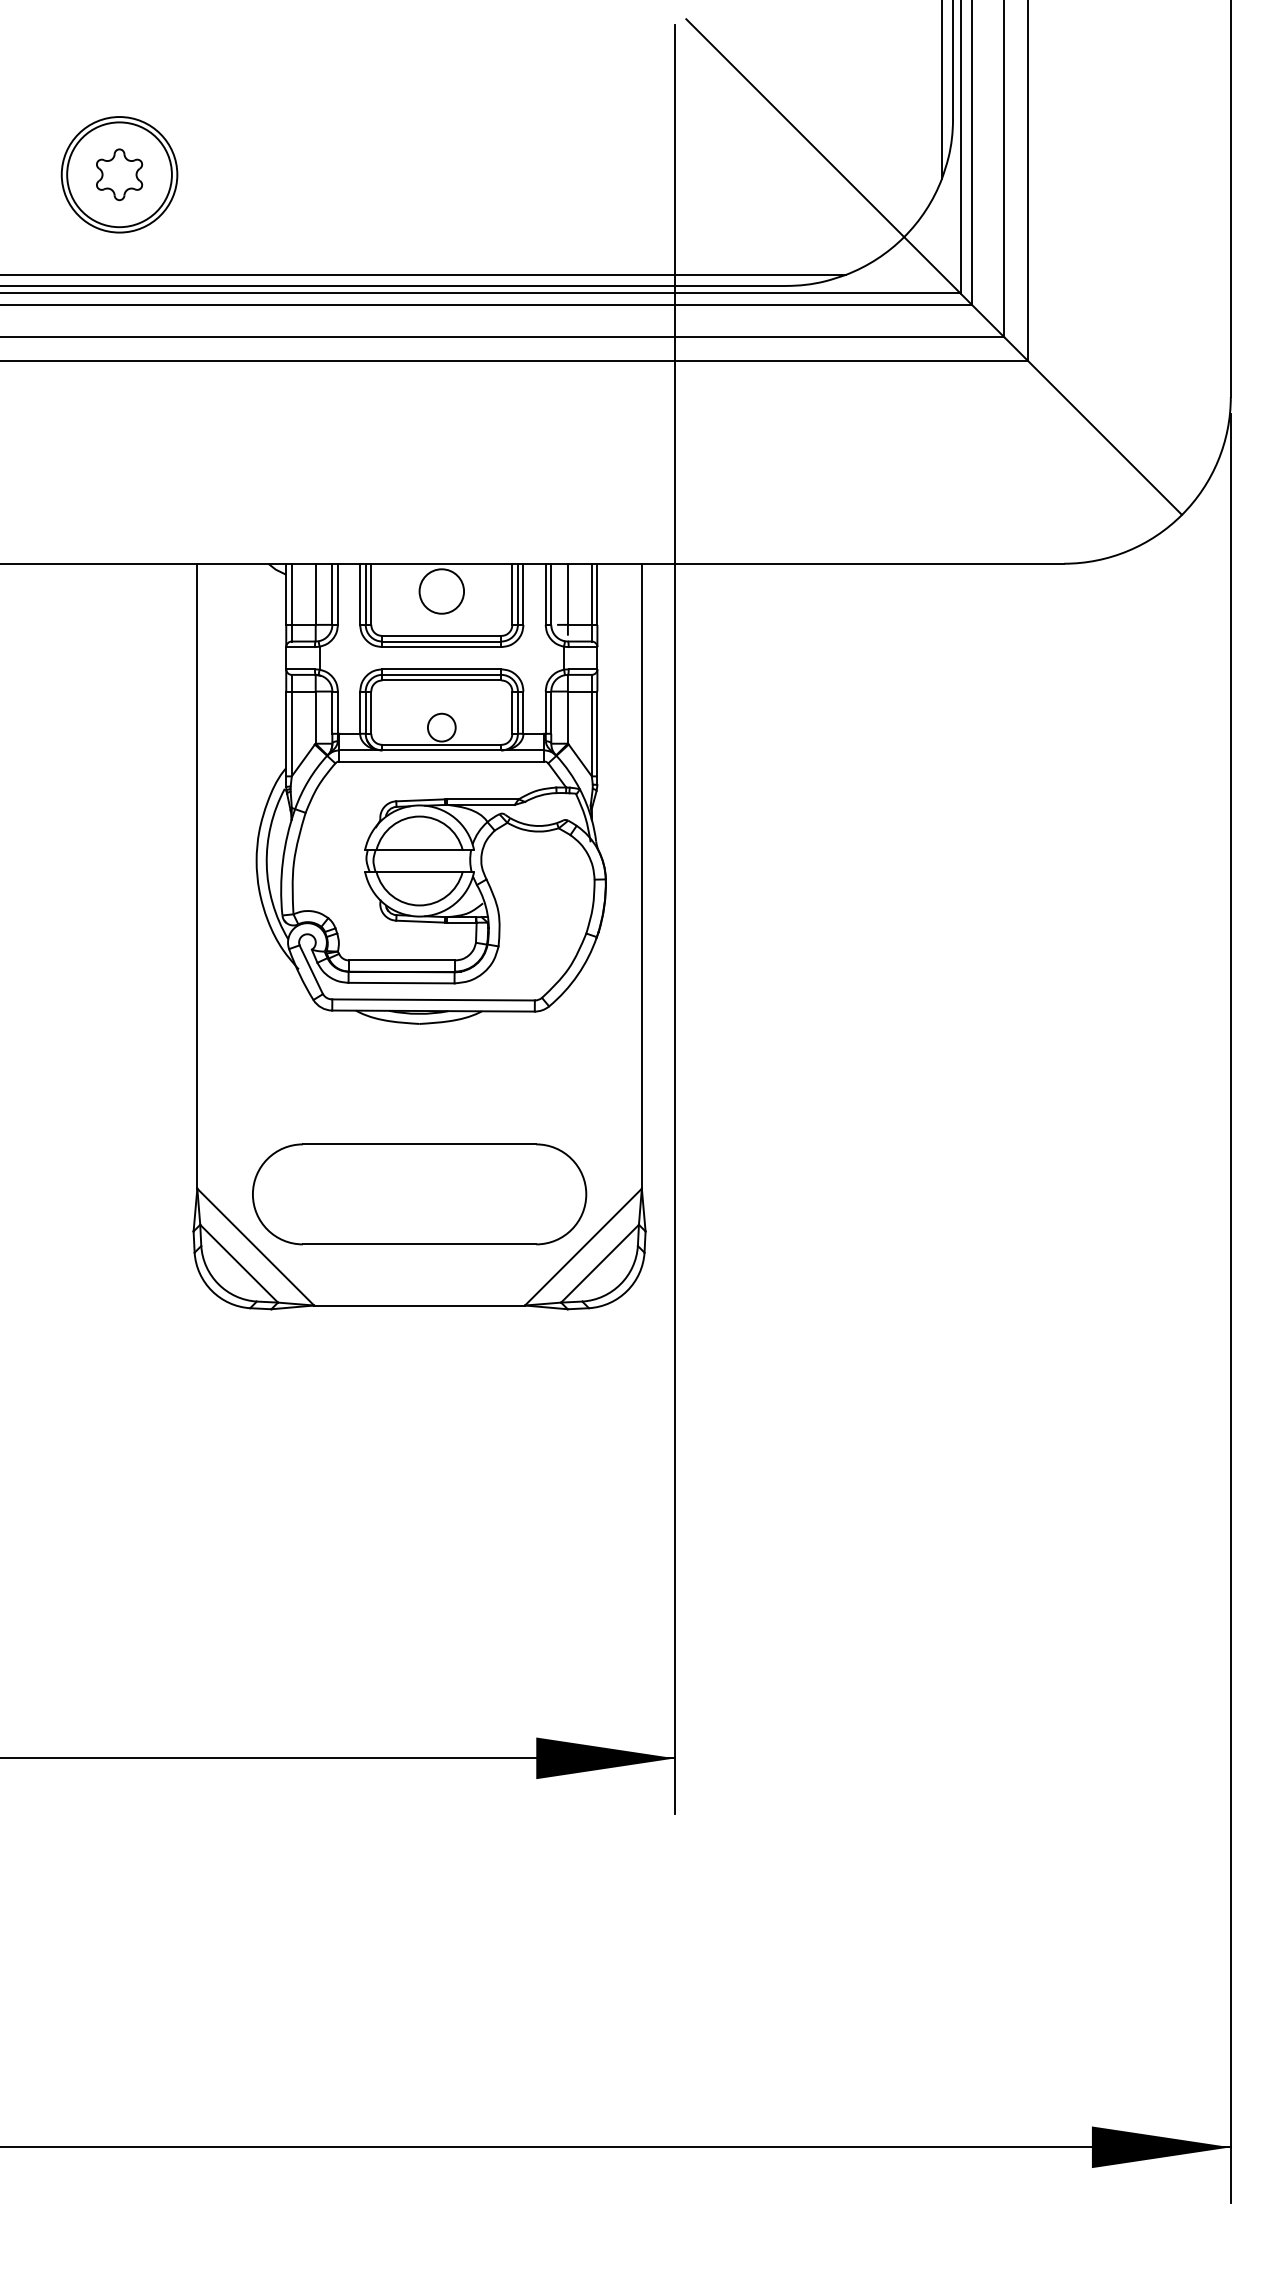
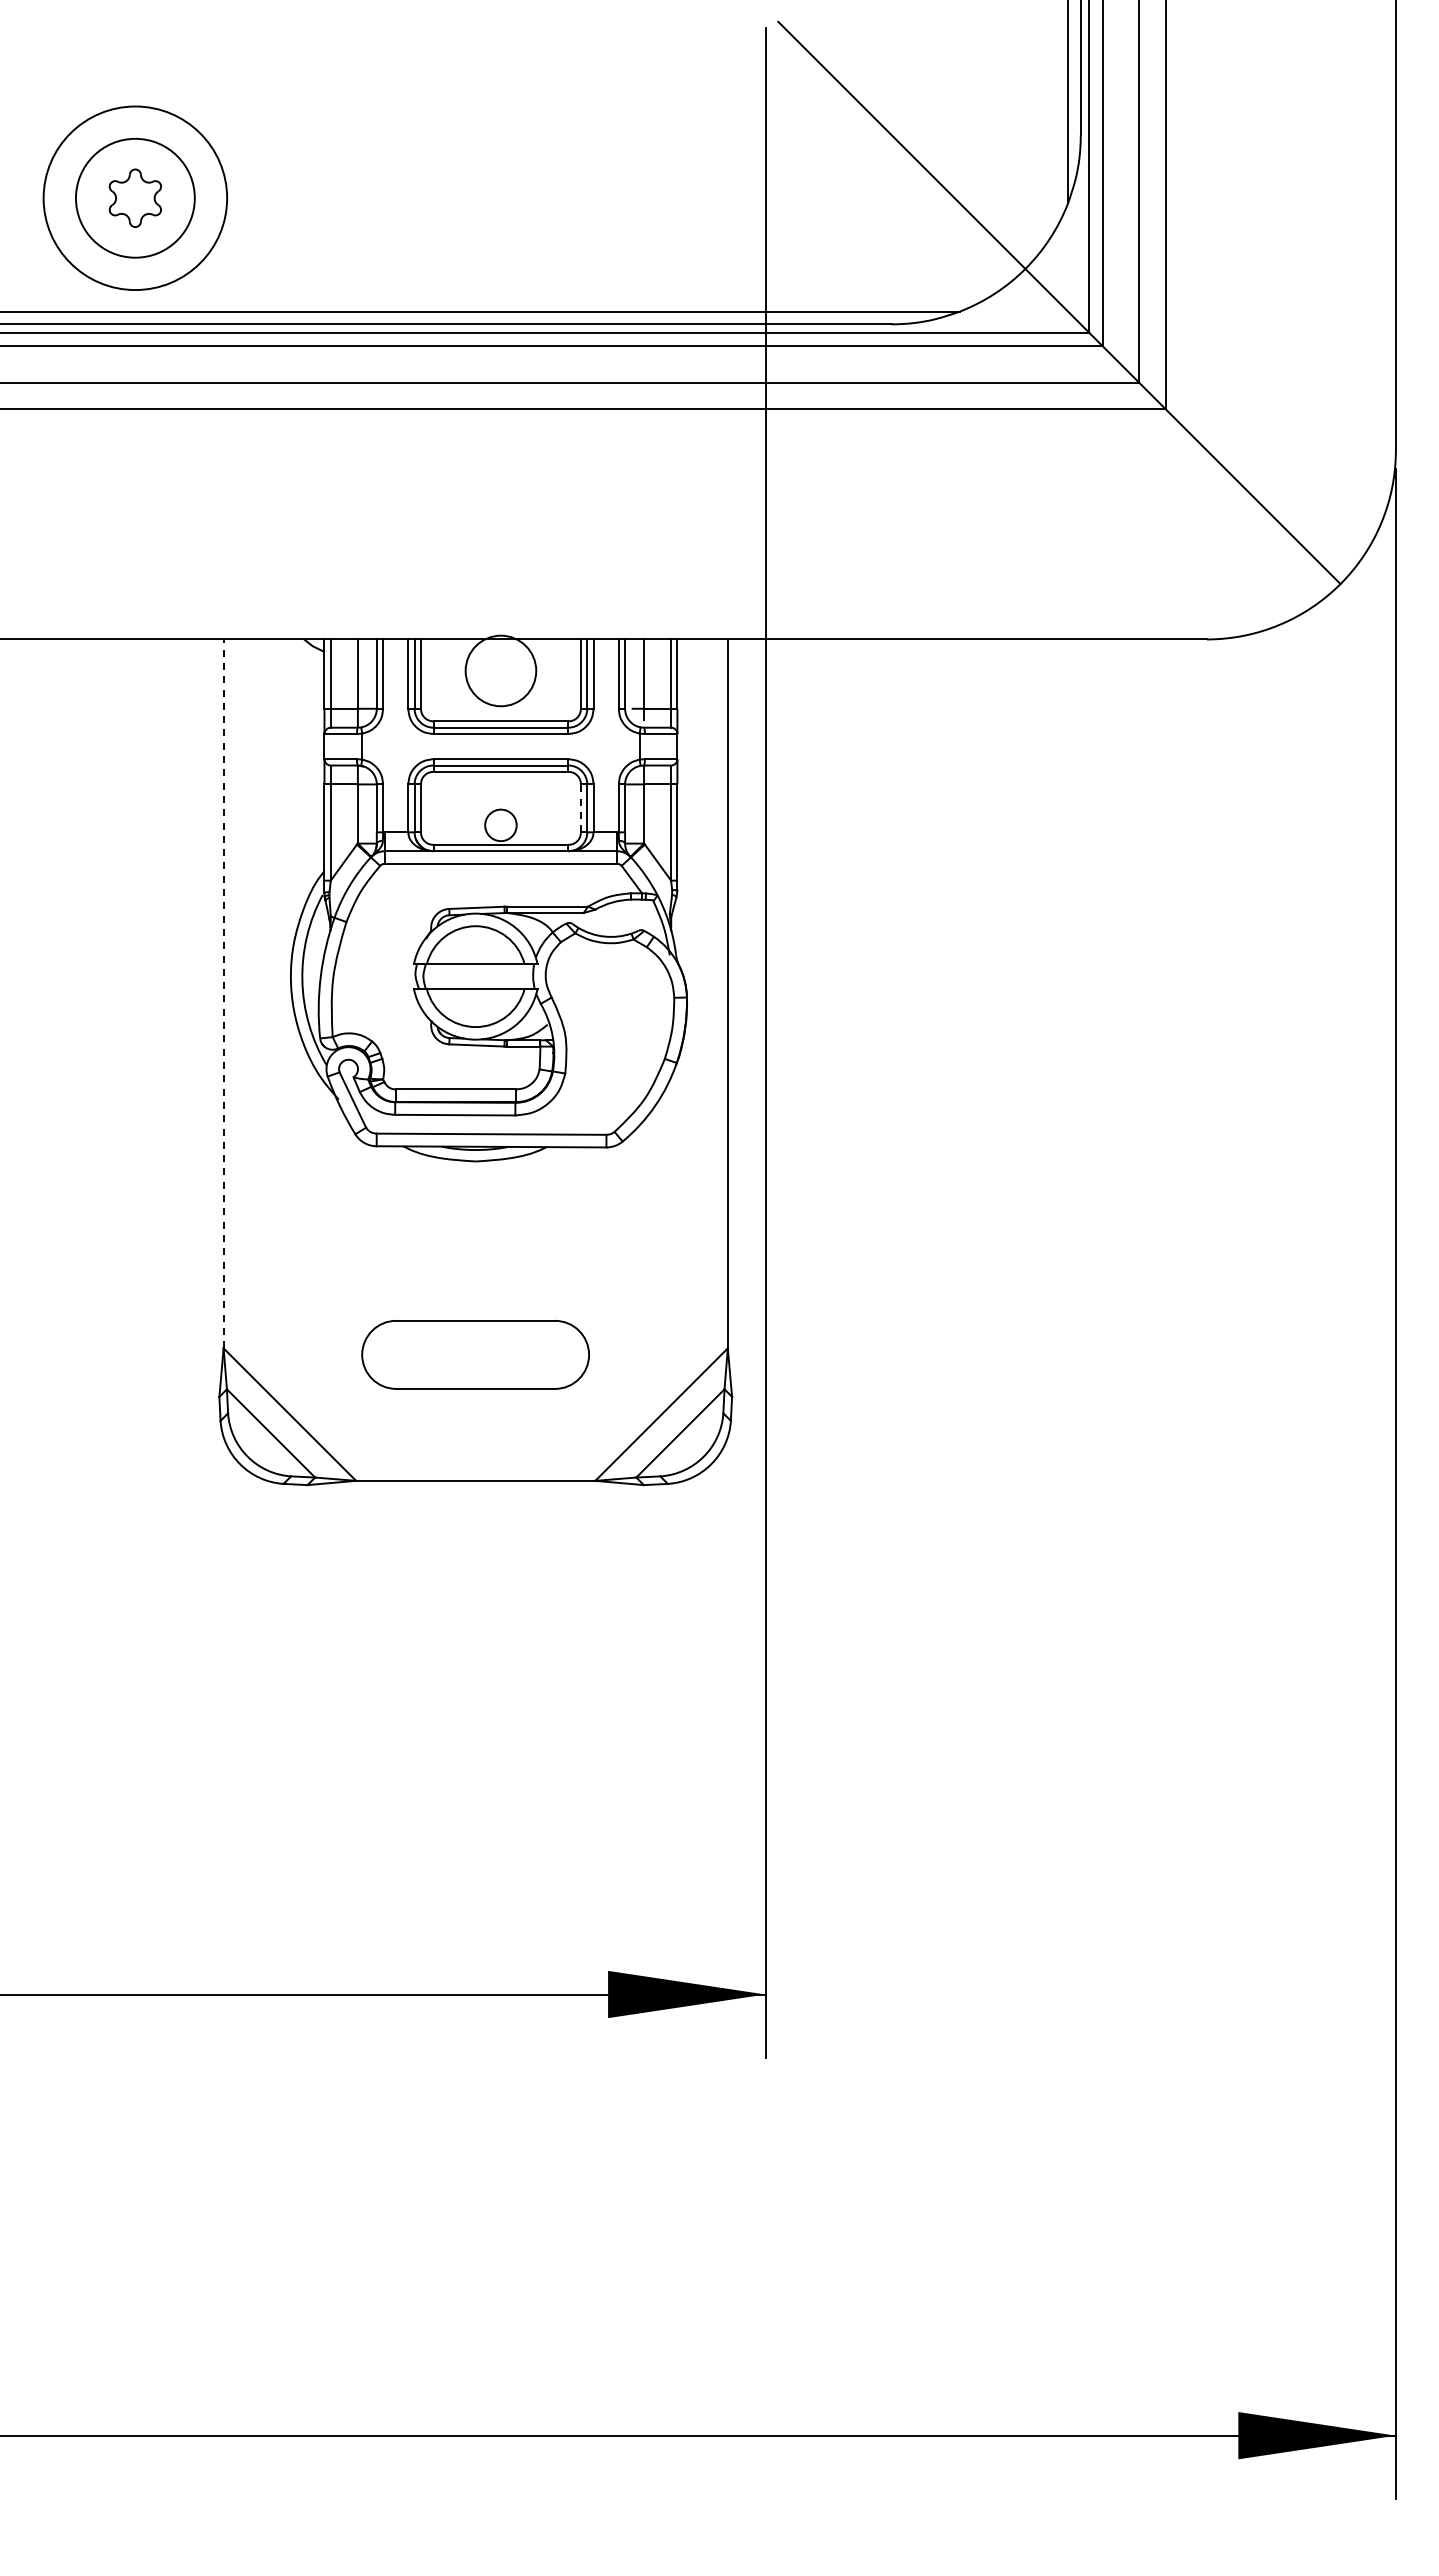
circle: (118, 174) -> (134, 197), size x1.4
circle: (441, 591) -> (500, 670), size x1.4
line: (511, 712) -> (580, 808), solid -> dashed
line: (197, 875) -> (223, 993), solid -> dashed
part: (419, 1194) -> (475, 1354), size x0.6

